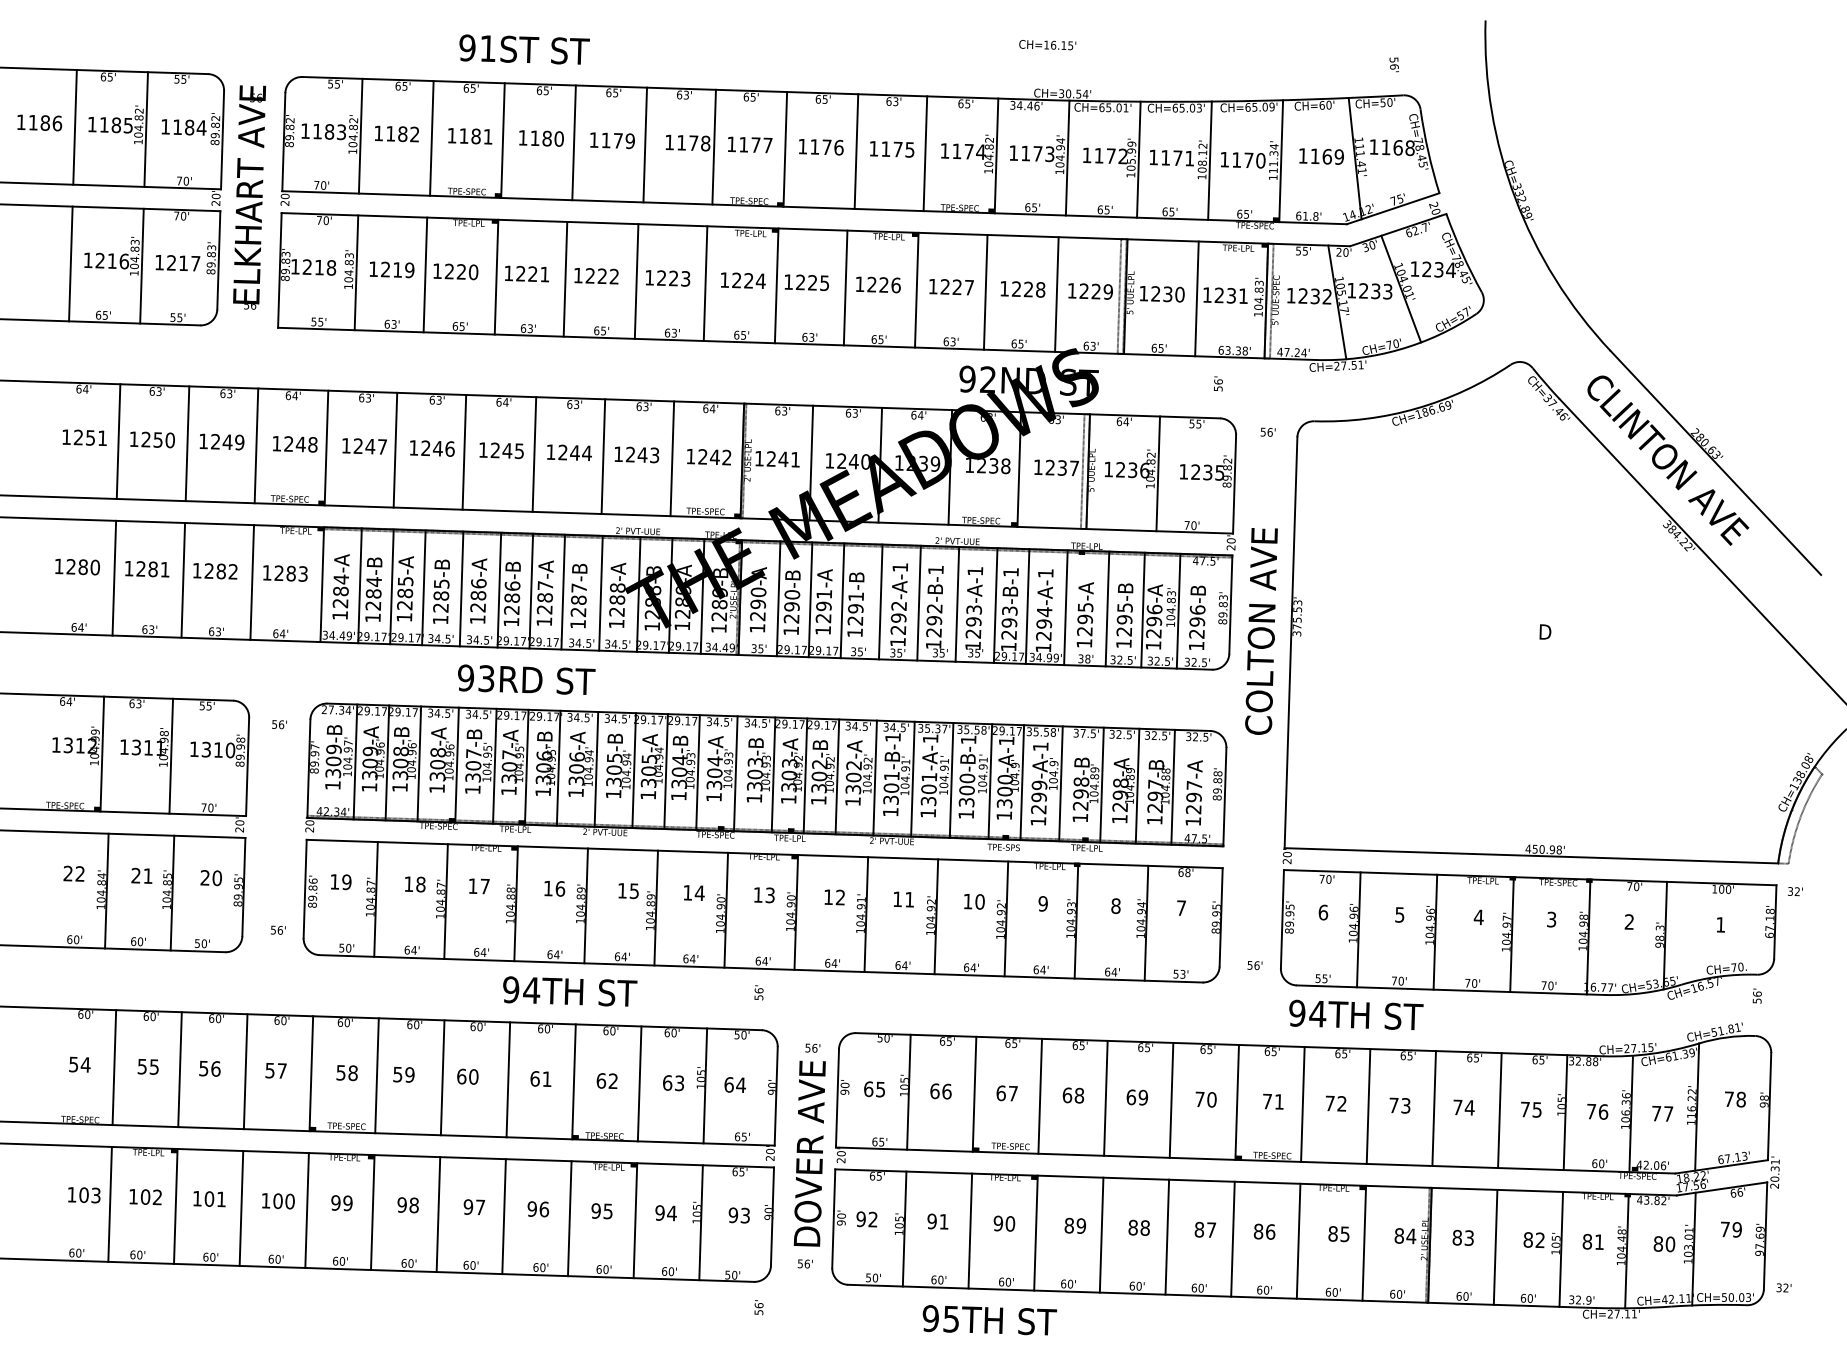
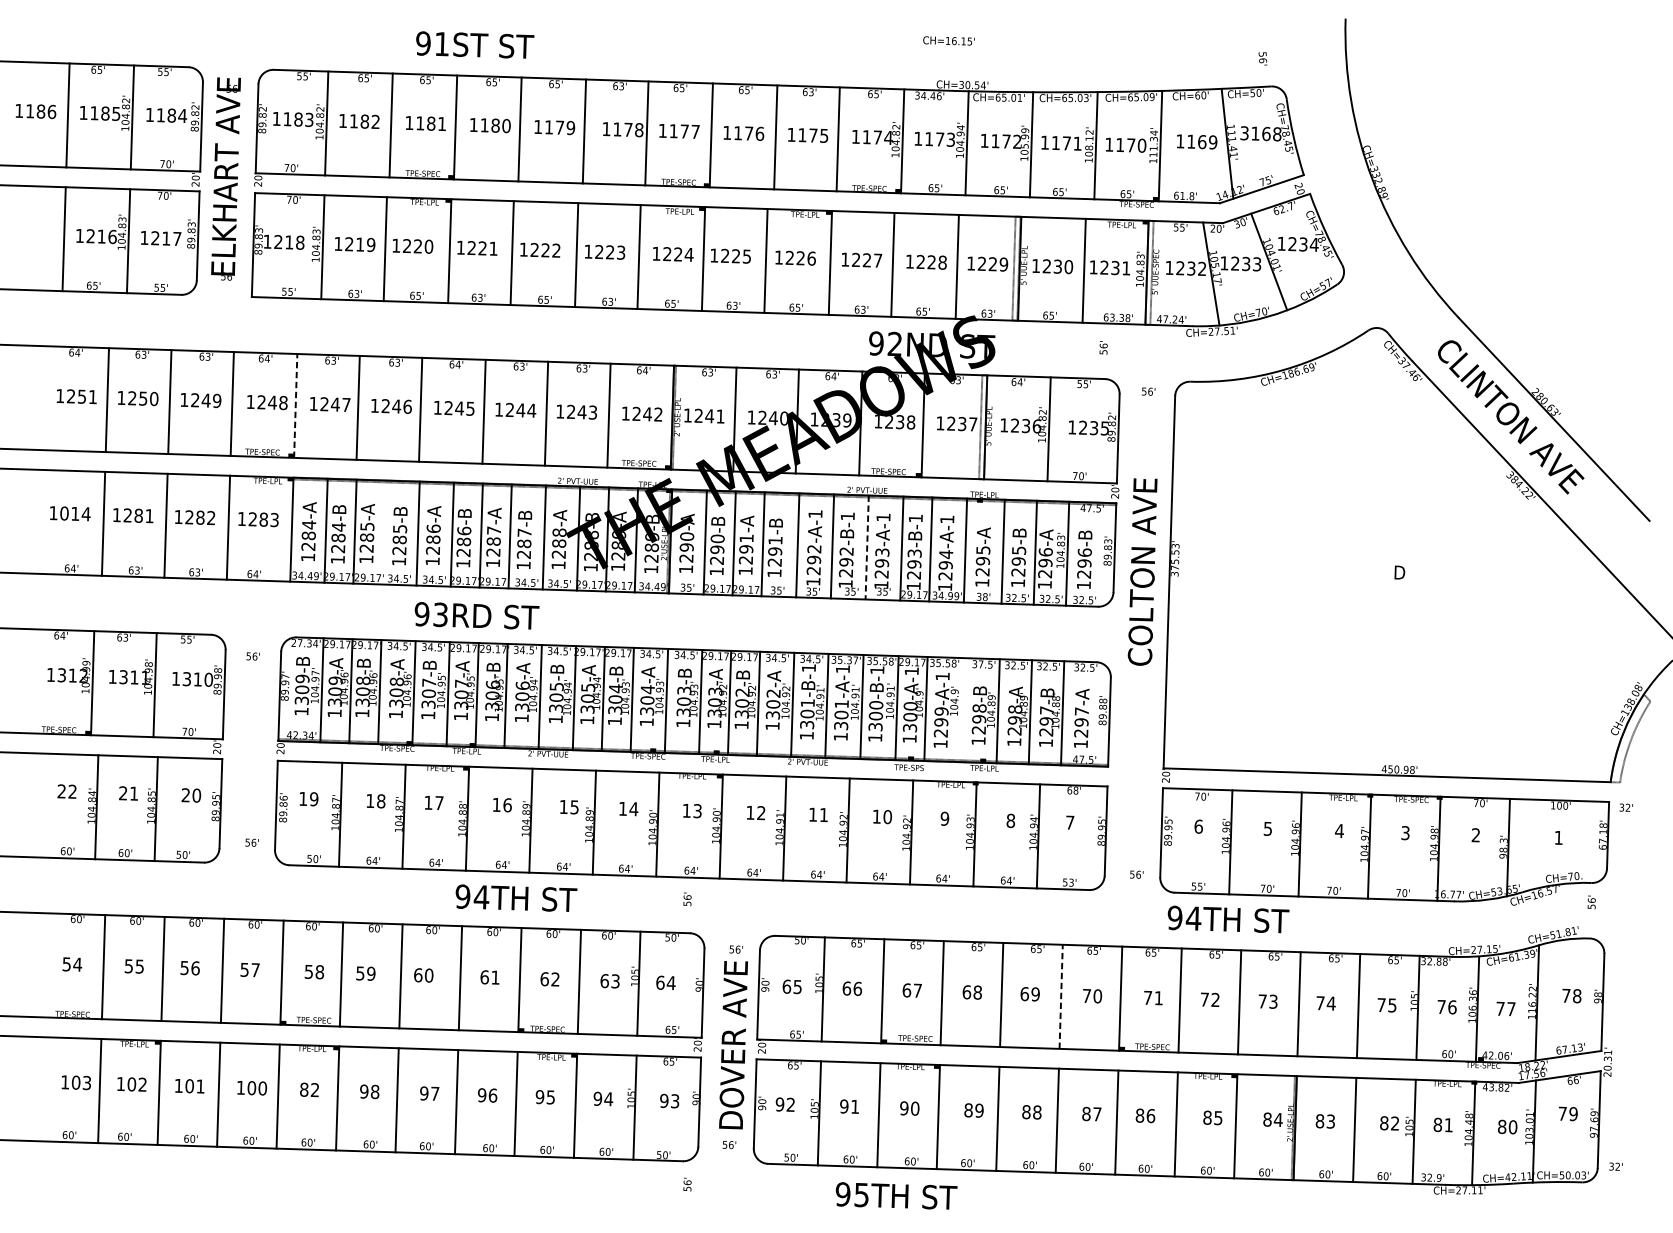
text: (1373, 146) -> (1244, 132), 1168 -> 3168
line: (326, 447) -> (295, 405), solid -> dashed
text: (83, 567) -> (75, 514), 1280 -> 1014
line: (423, 587) -> (383, 532), removed
line: (957, 604) -> (867, 547), solid -> dashed
line: (1060, 783) -> (960, 709), removed
line: (1171, 1099) -> (1061, 996), solid -> dashed
text: (341, 1203) -> (309, 1090), 99 -> 82

